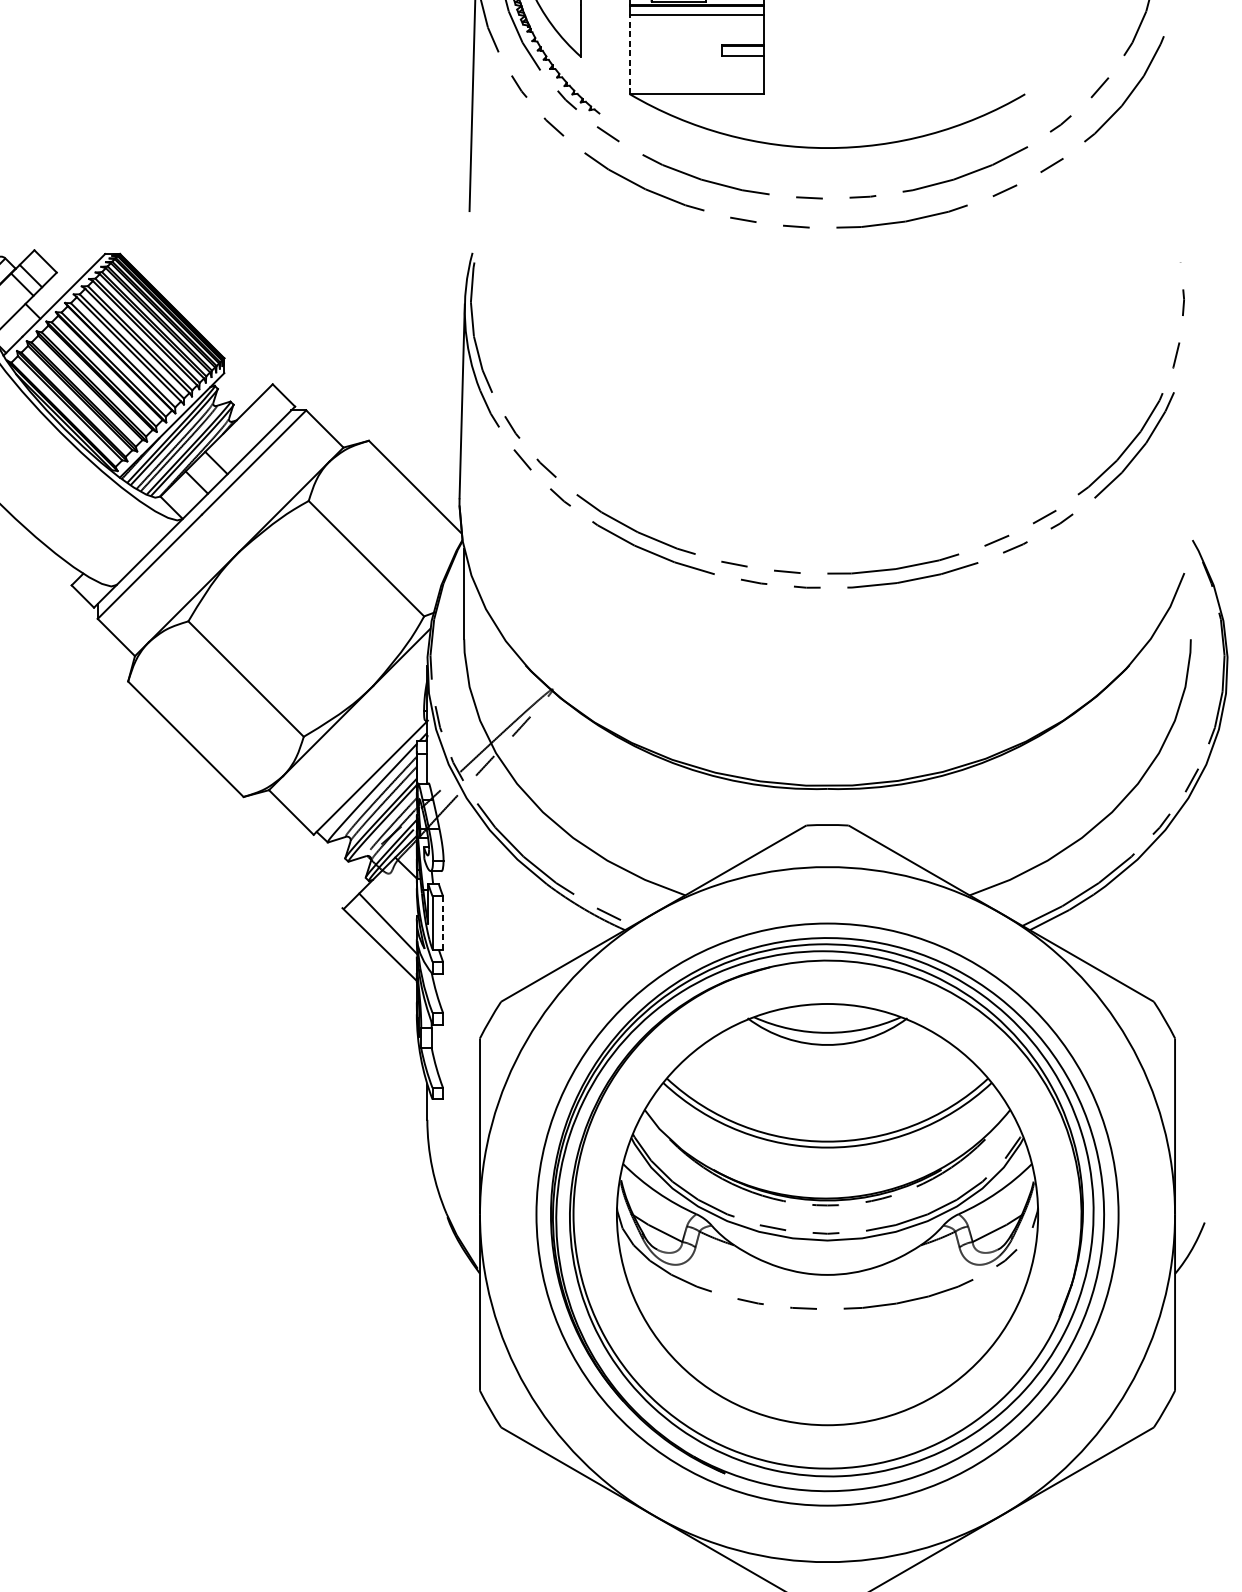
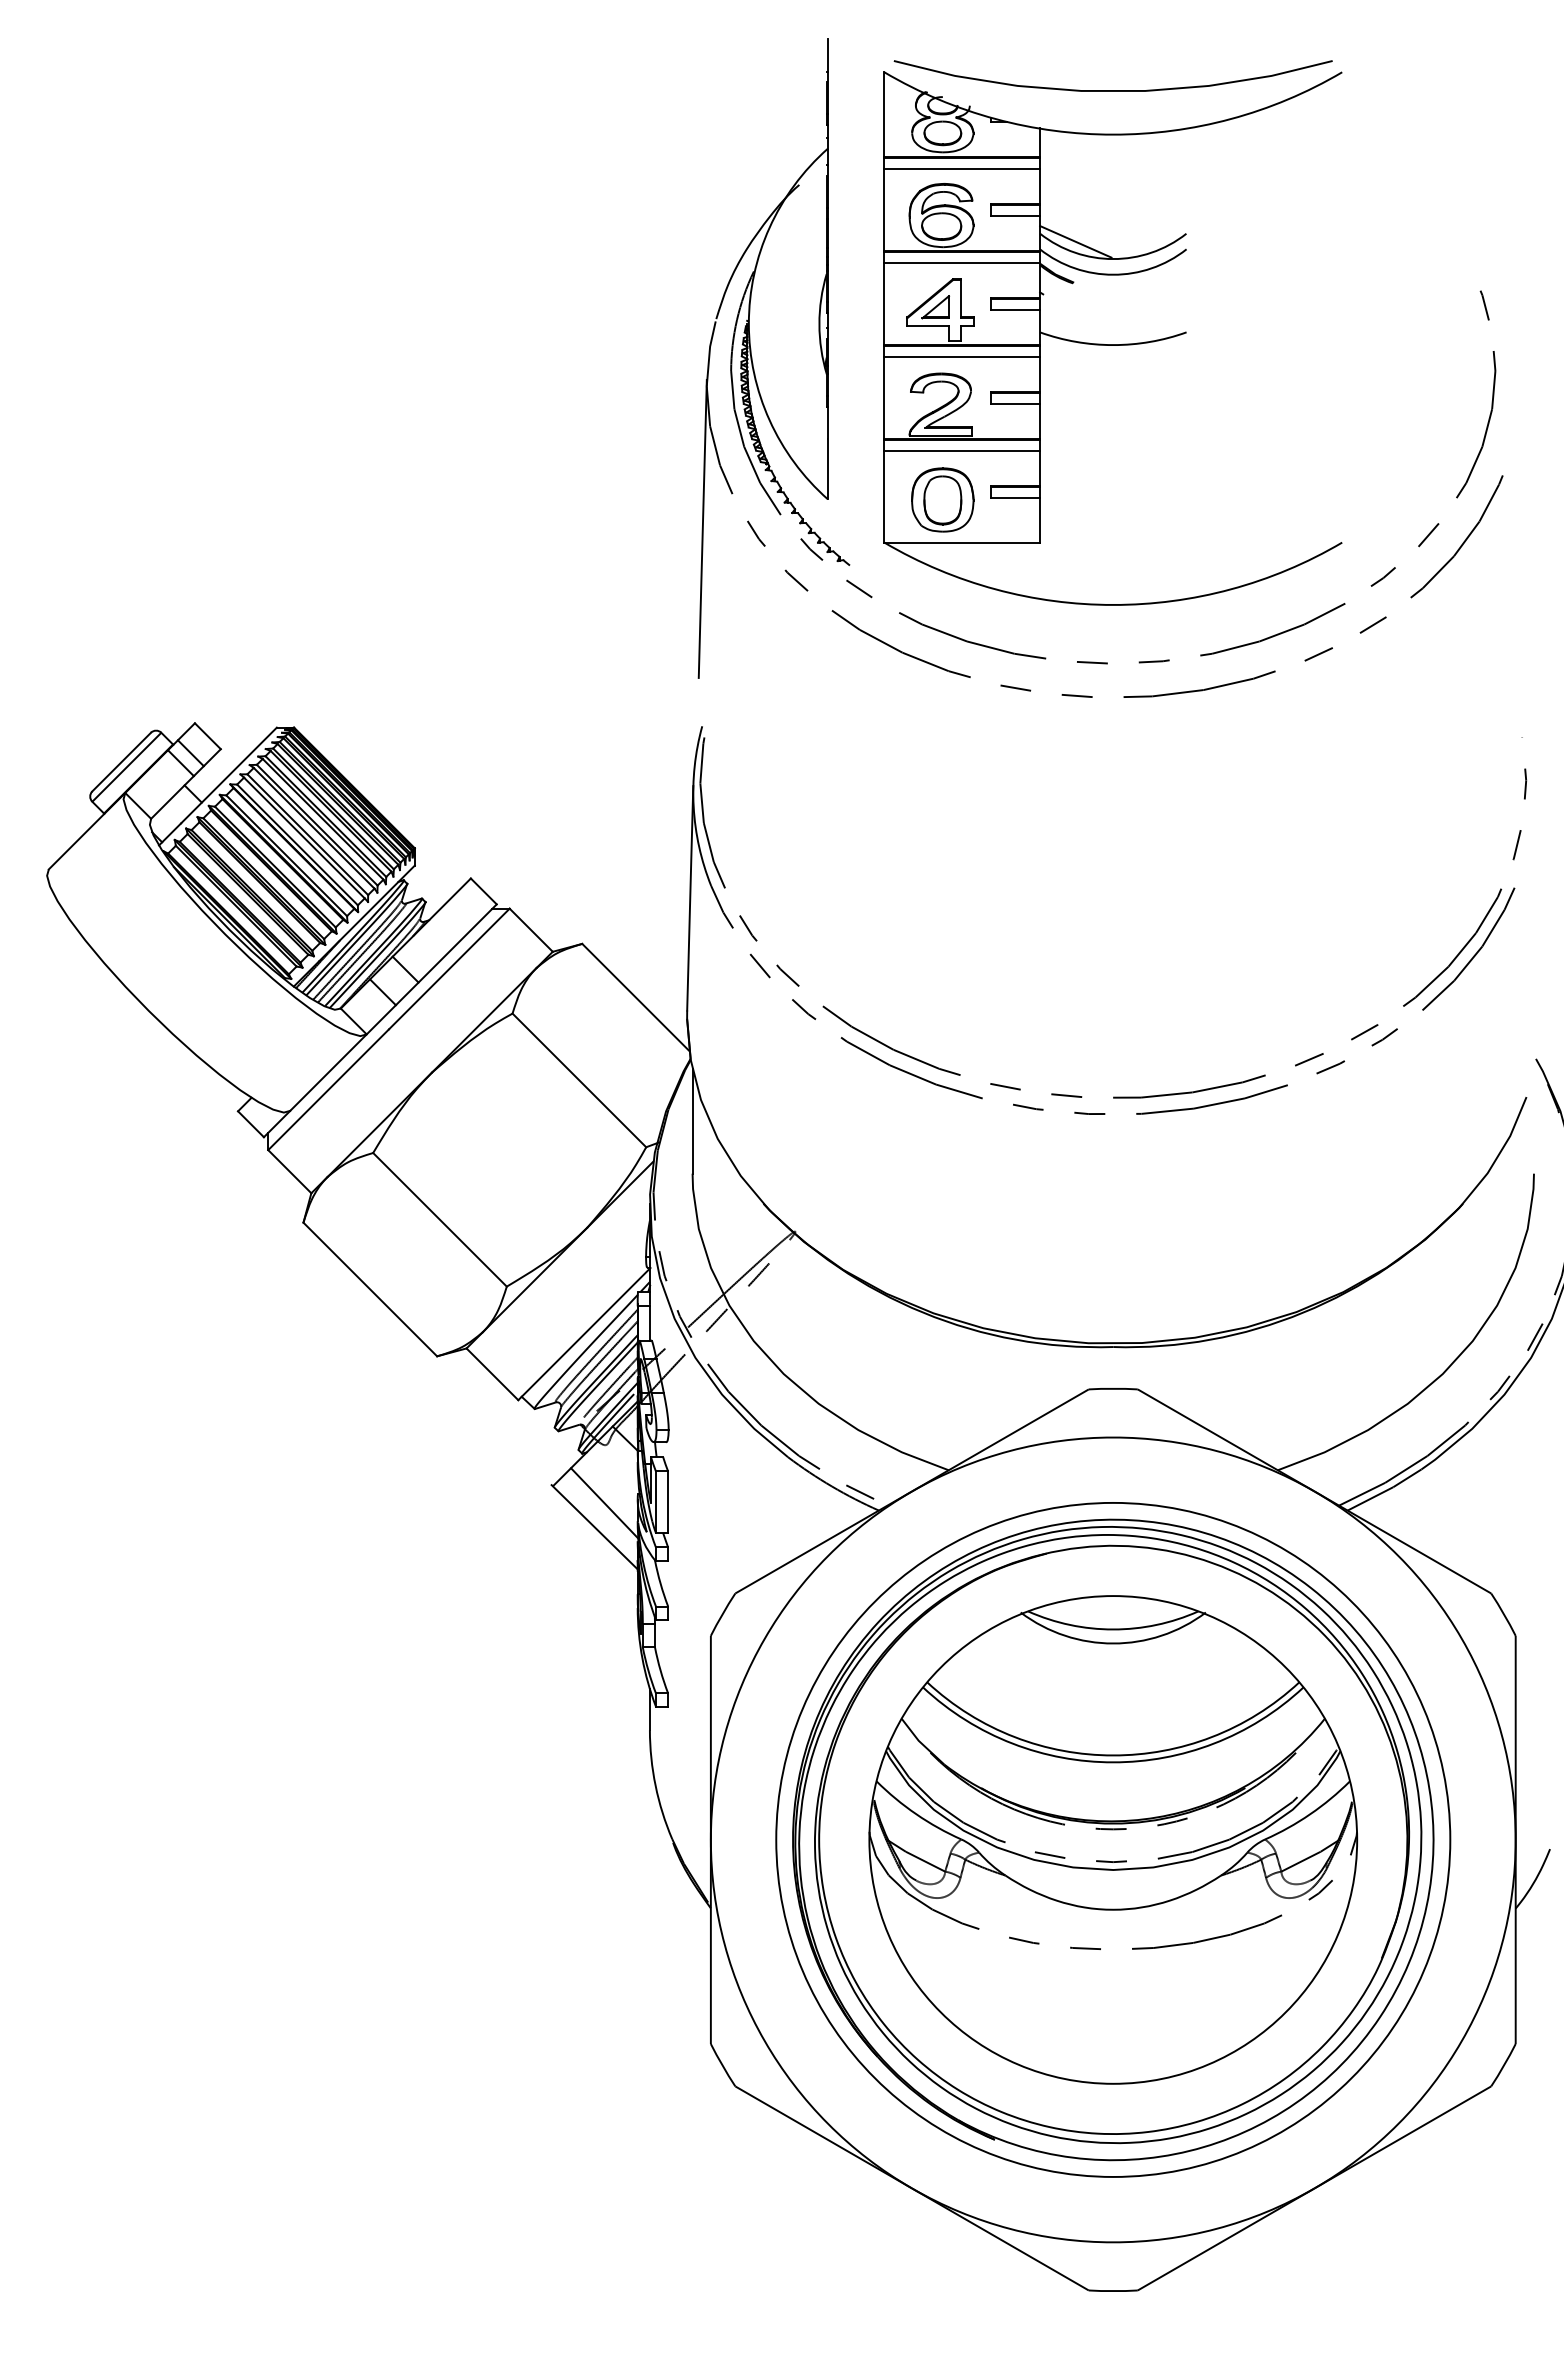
line: (629, 54) -> (884, 496), dashed -> solid
part: (680, 57) -> (942, 499), added
line: (443, 923) -> (668, 1502), dashed -> solid

